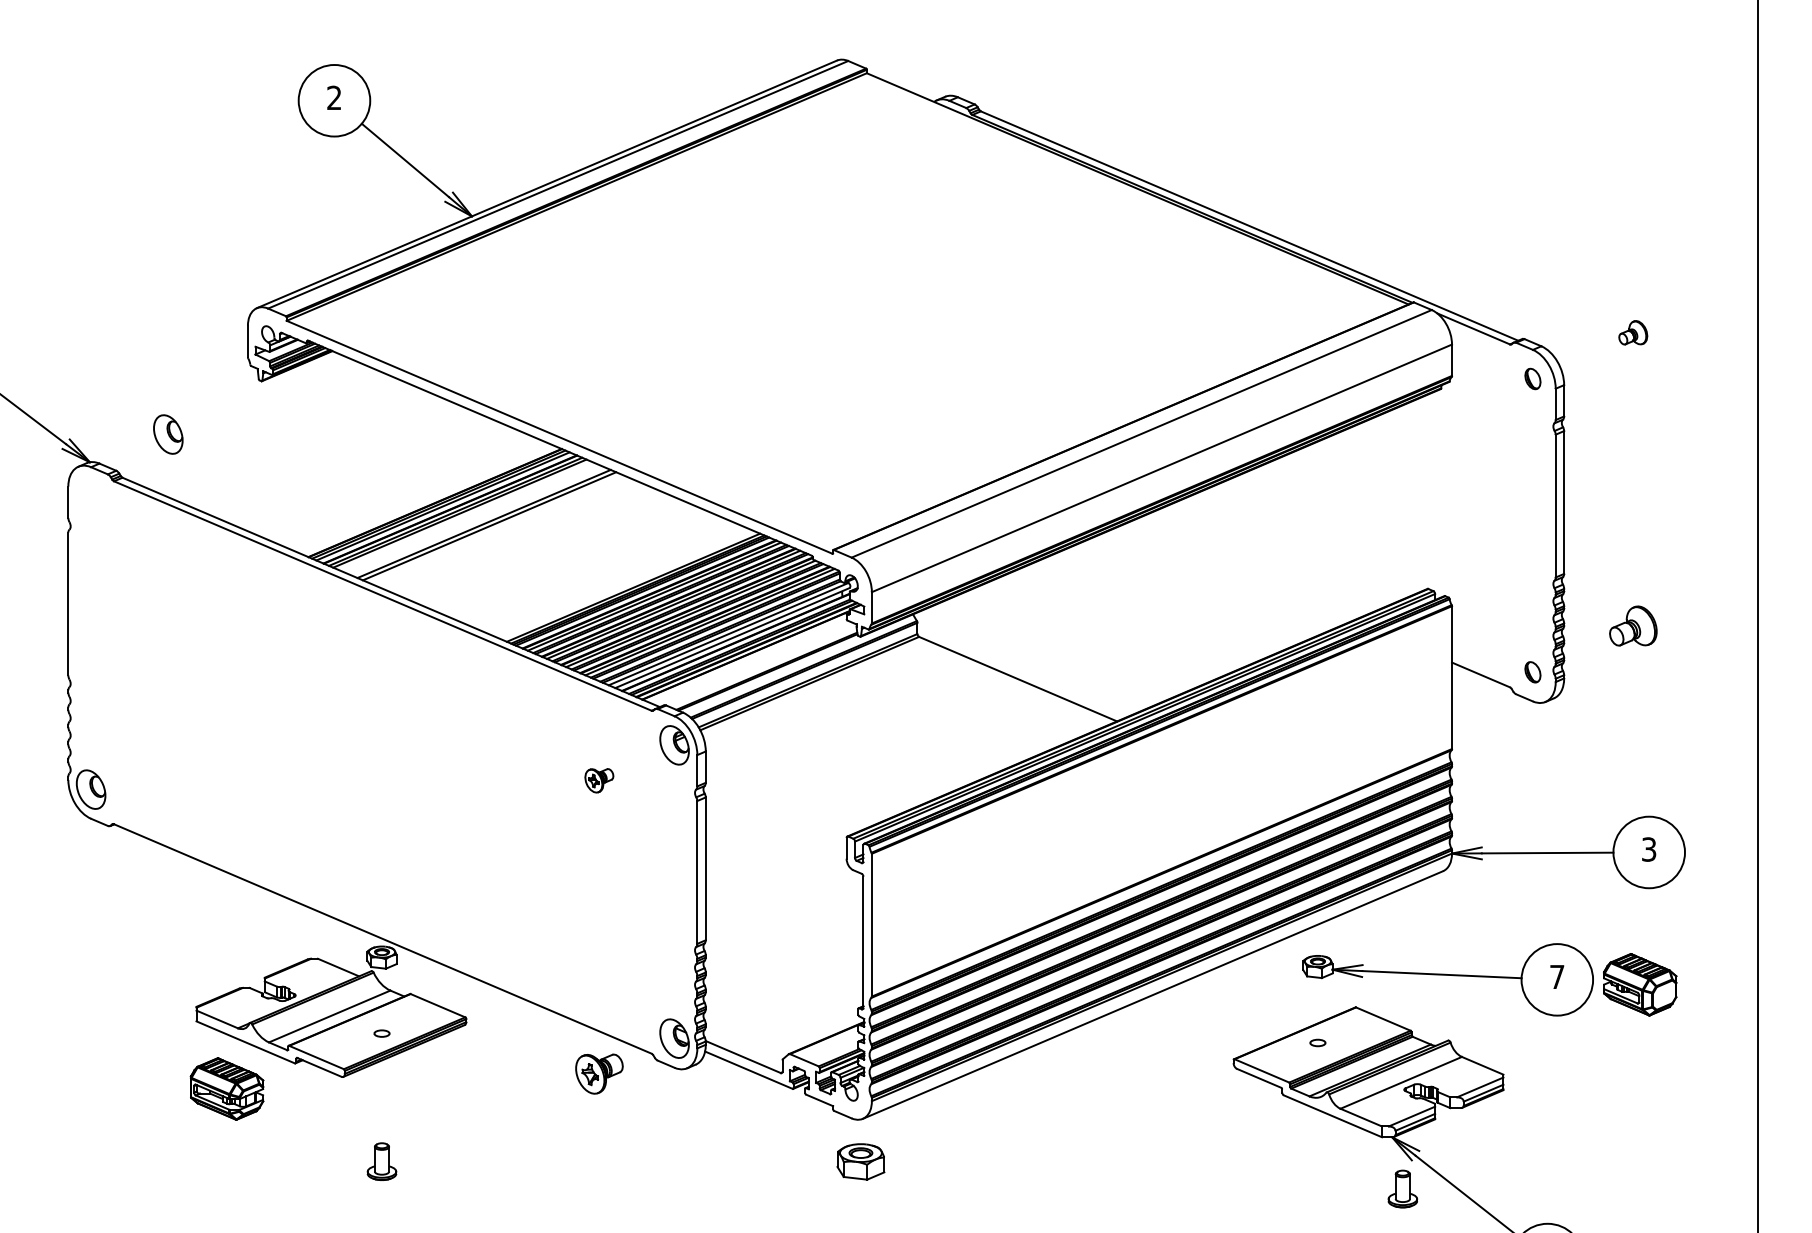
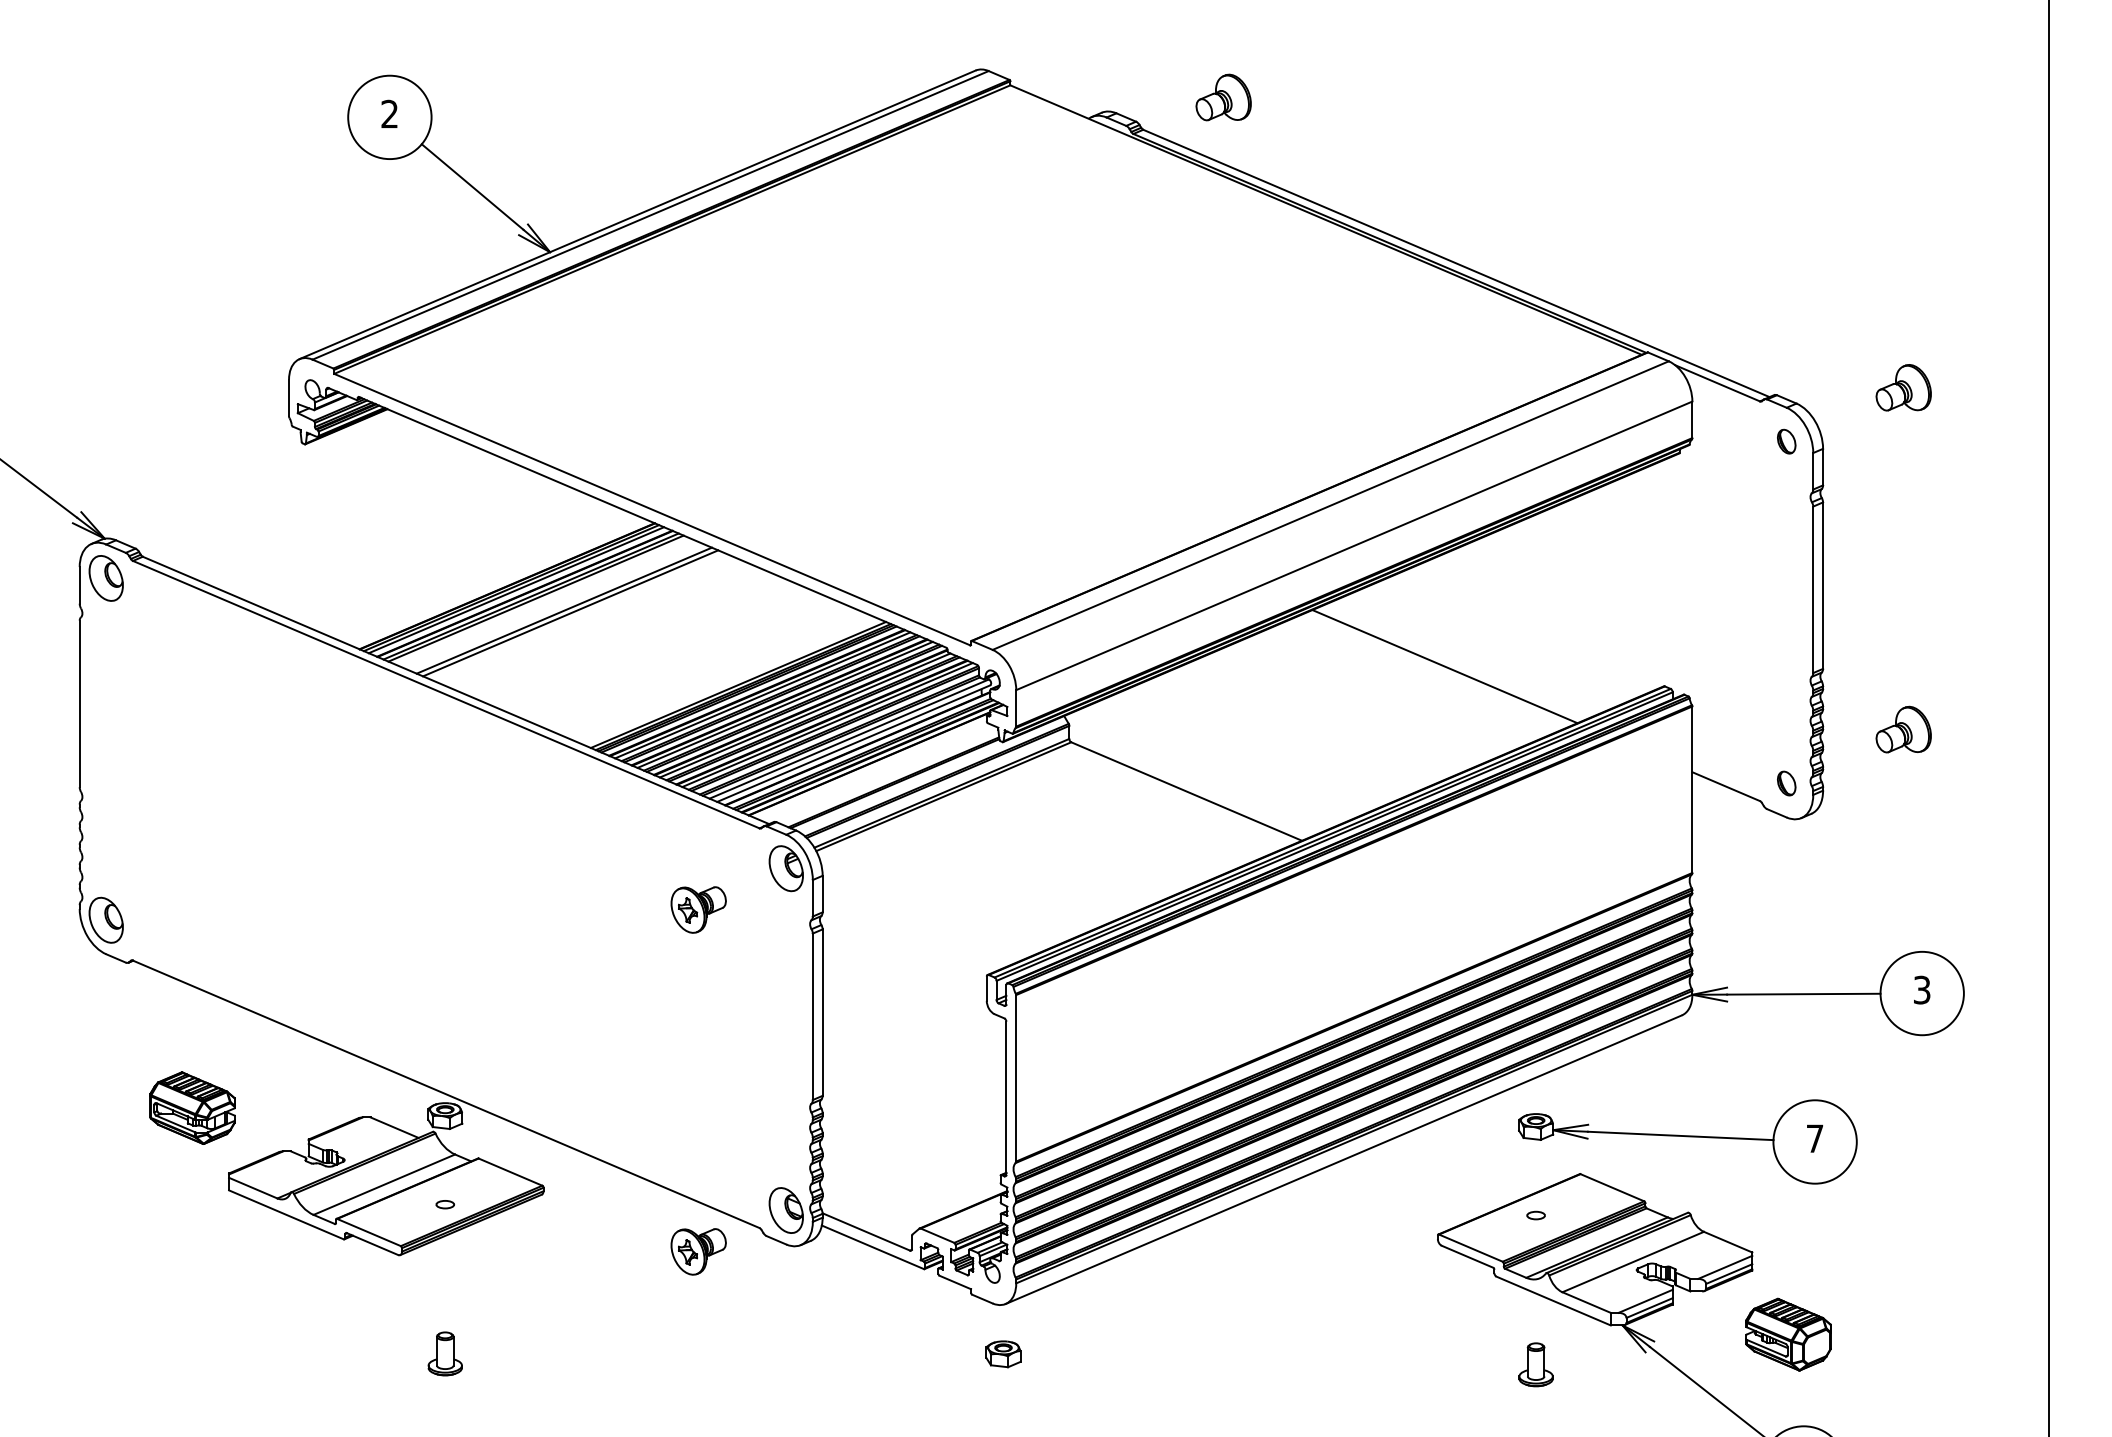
part: (1049, 83) -> (1223, 97), added
part: (1633, 332) -> (1903, 387), size x1.67
part: (167, 434) -> (105, 578), moved
line: (1239, 571) -> (1444, 666), added
part: (599, 780) -> (698, 909), size x1.67
part: (1640, 984) -> (1788, 1334), moved
part: (226, 1088) -> (192, 1107), moved
part: (860, 1162) -> (1003, 1354), size x0.62
part: (1402, 1188) -> (1535, 1364), moved

